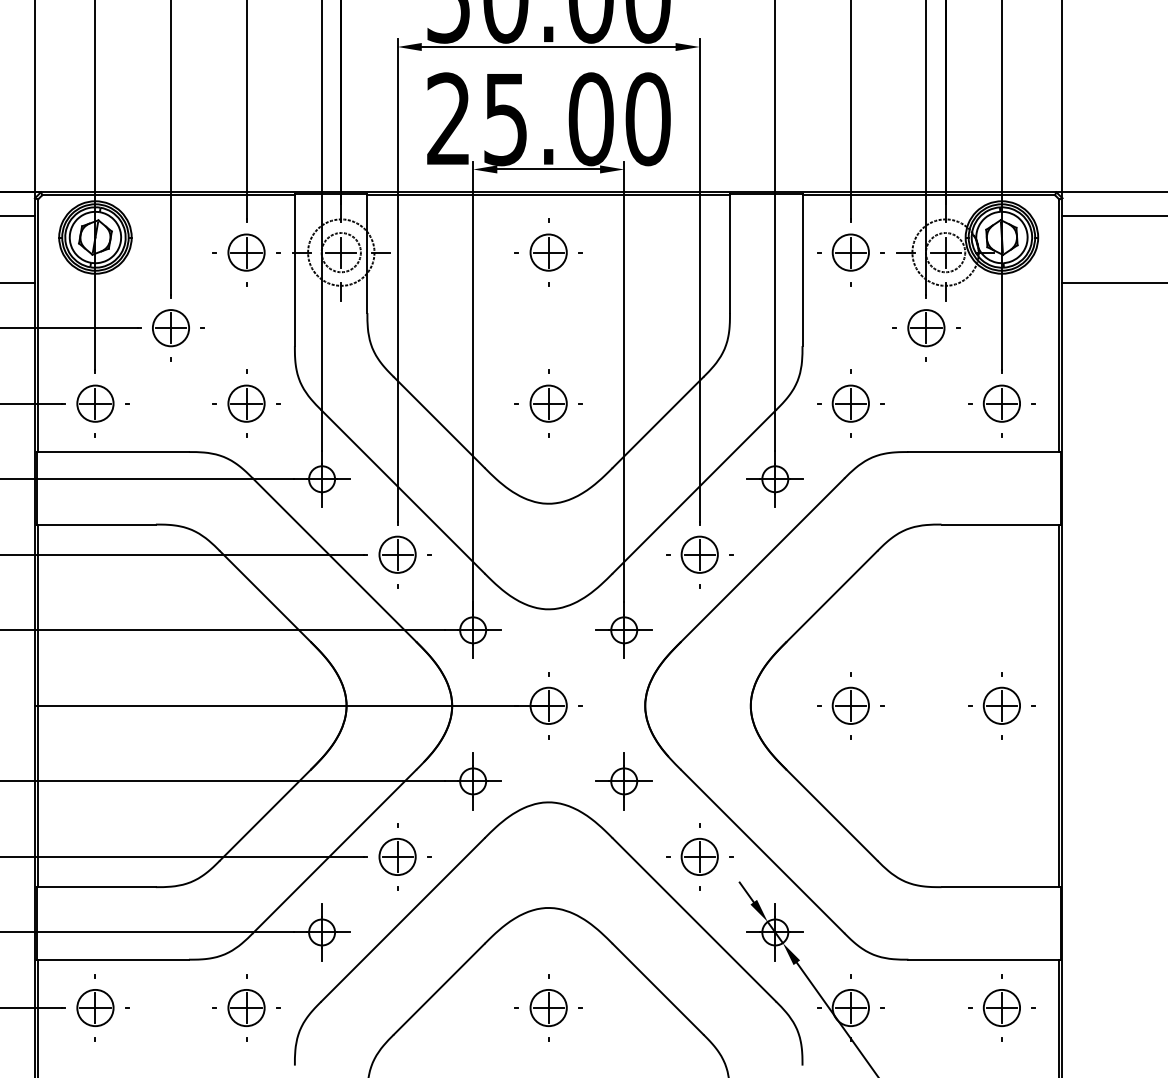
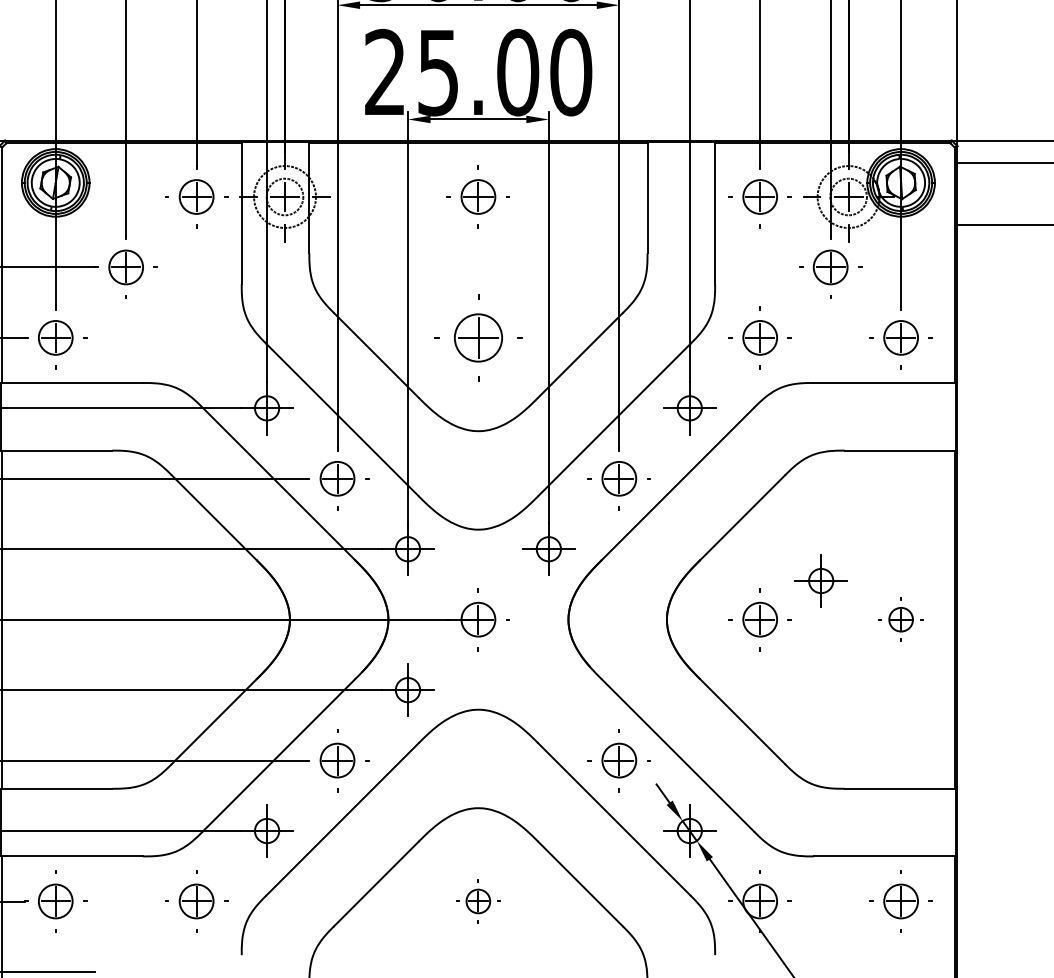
part: (246, 403) -> (196, 337), removed
part: (548, 403) -> (478, 337), size x1.4
part: (1001, 705) -> (900, 619), size x0.7
part: (623, 781) -> (820, 581), moved
part: (548, 1007) -> (478, 901), size x0.7

